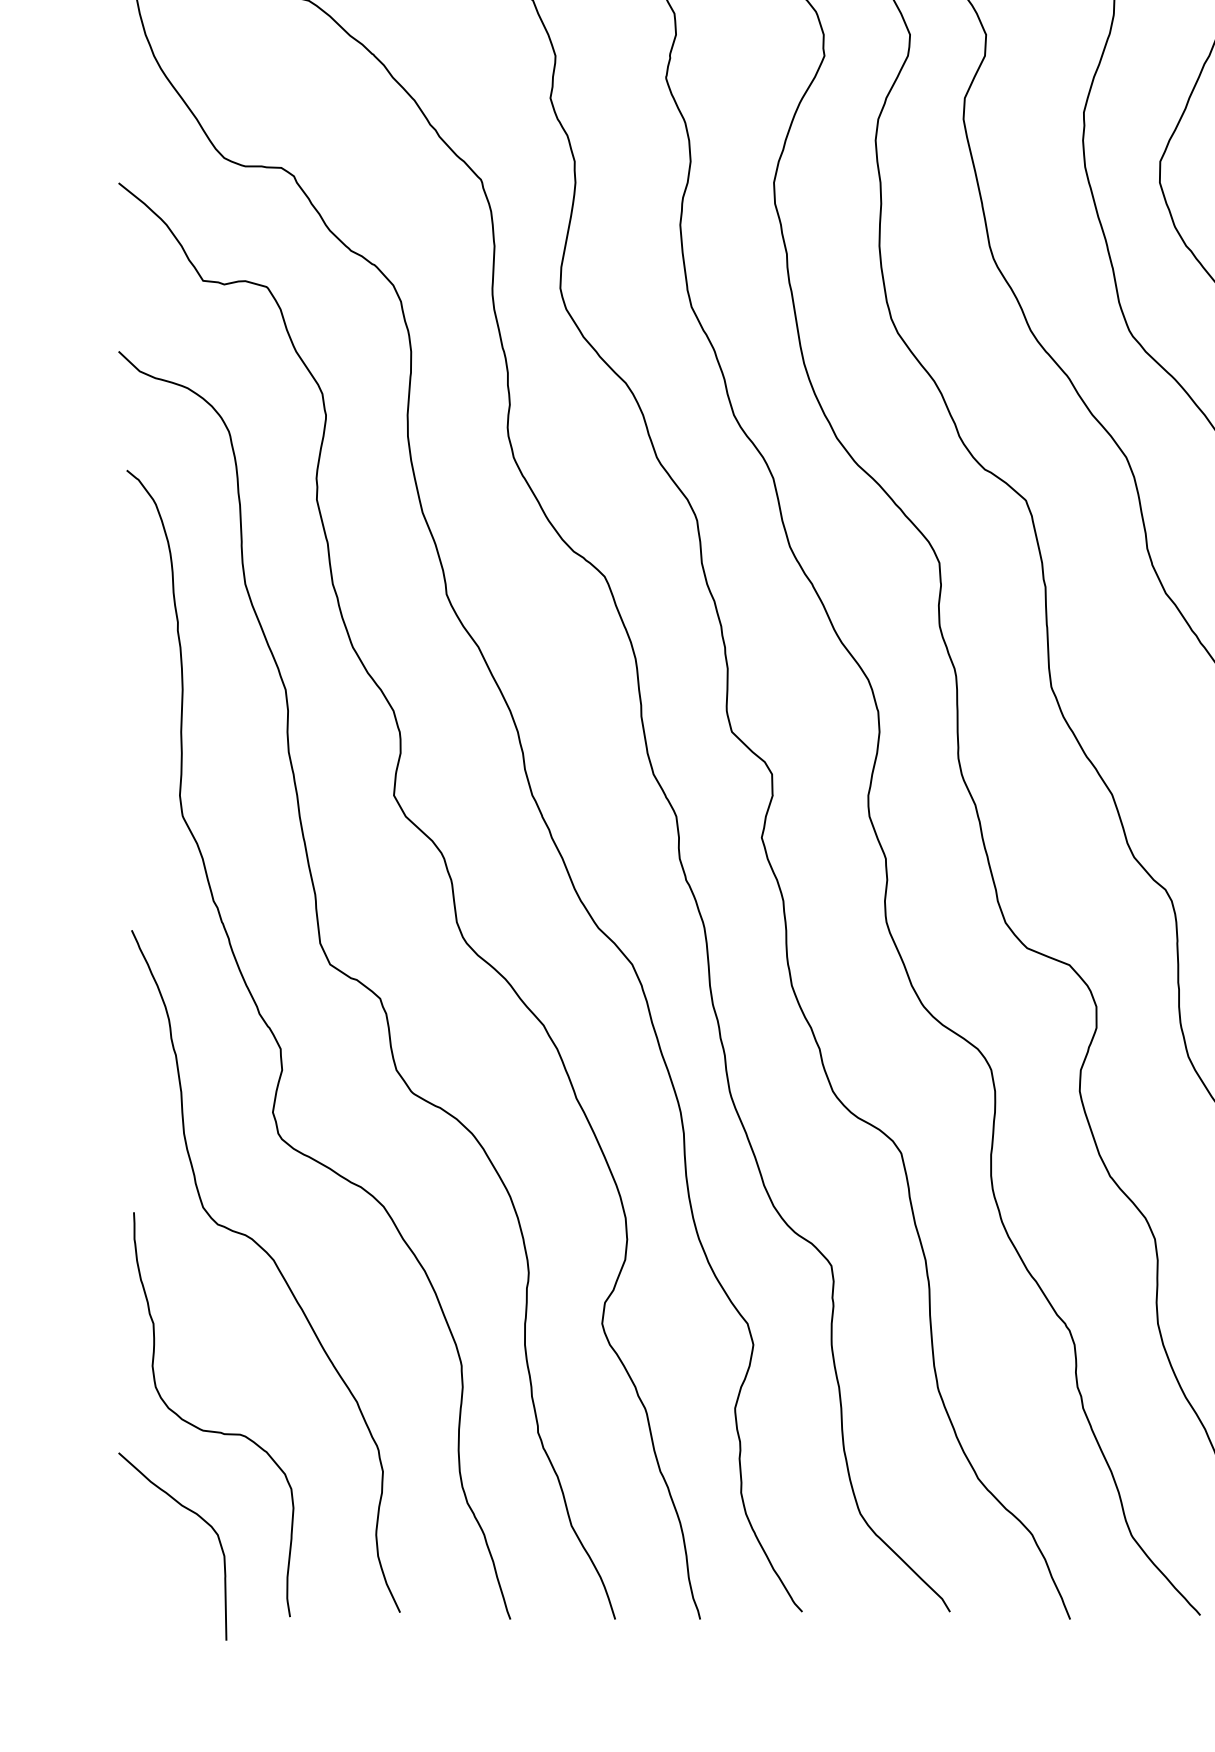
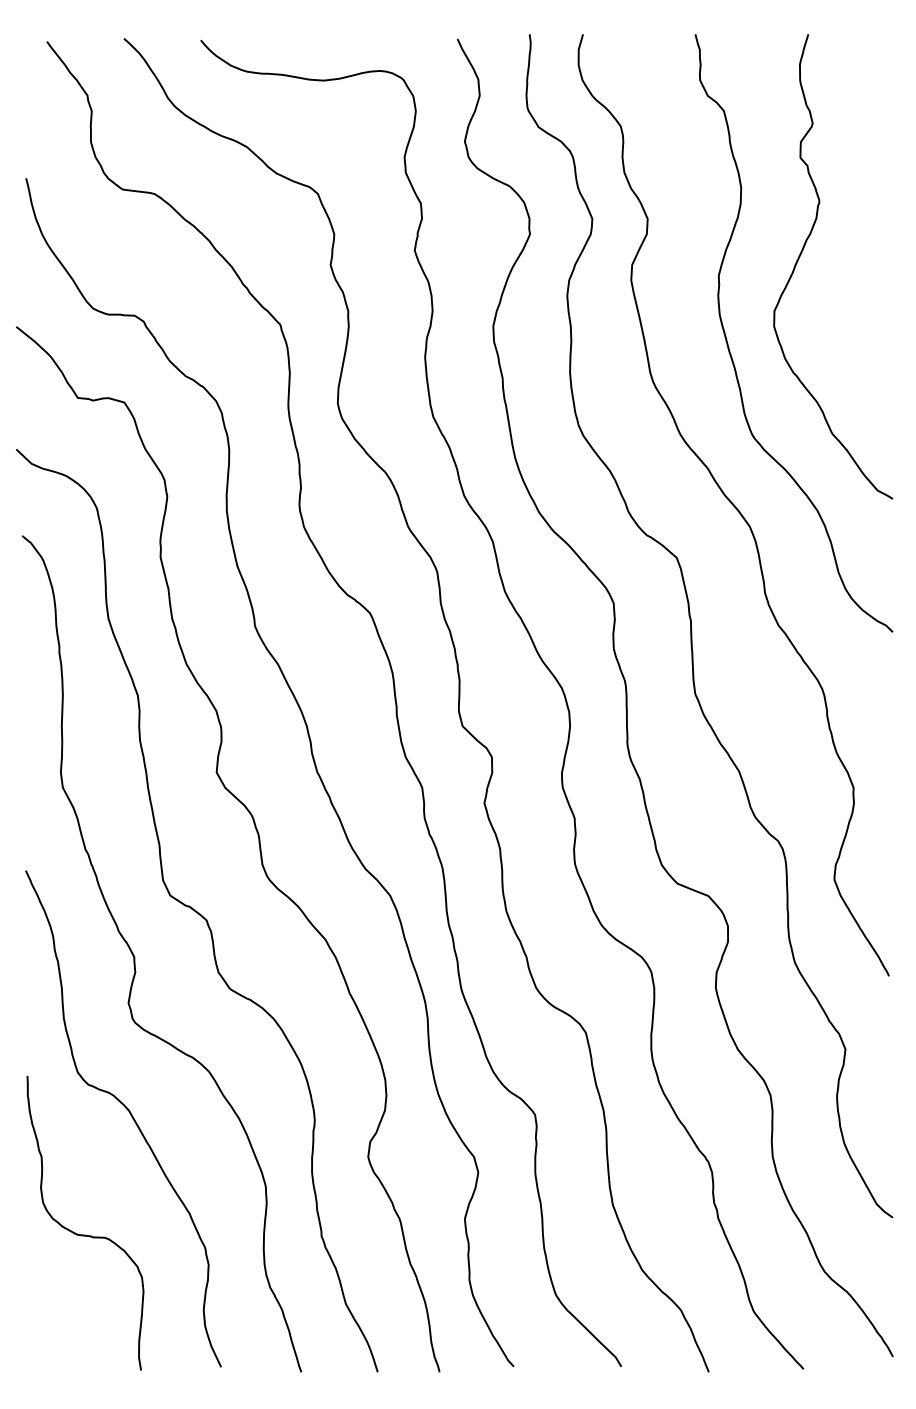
curve: (197, 1516) -> (73, 1297), removed

